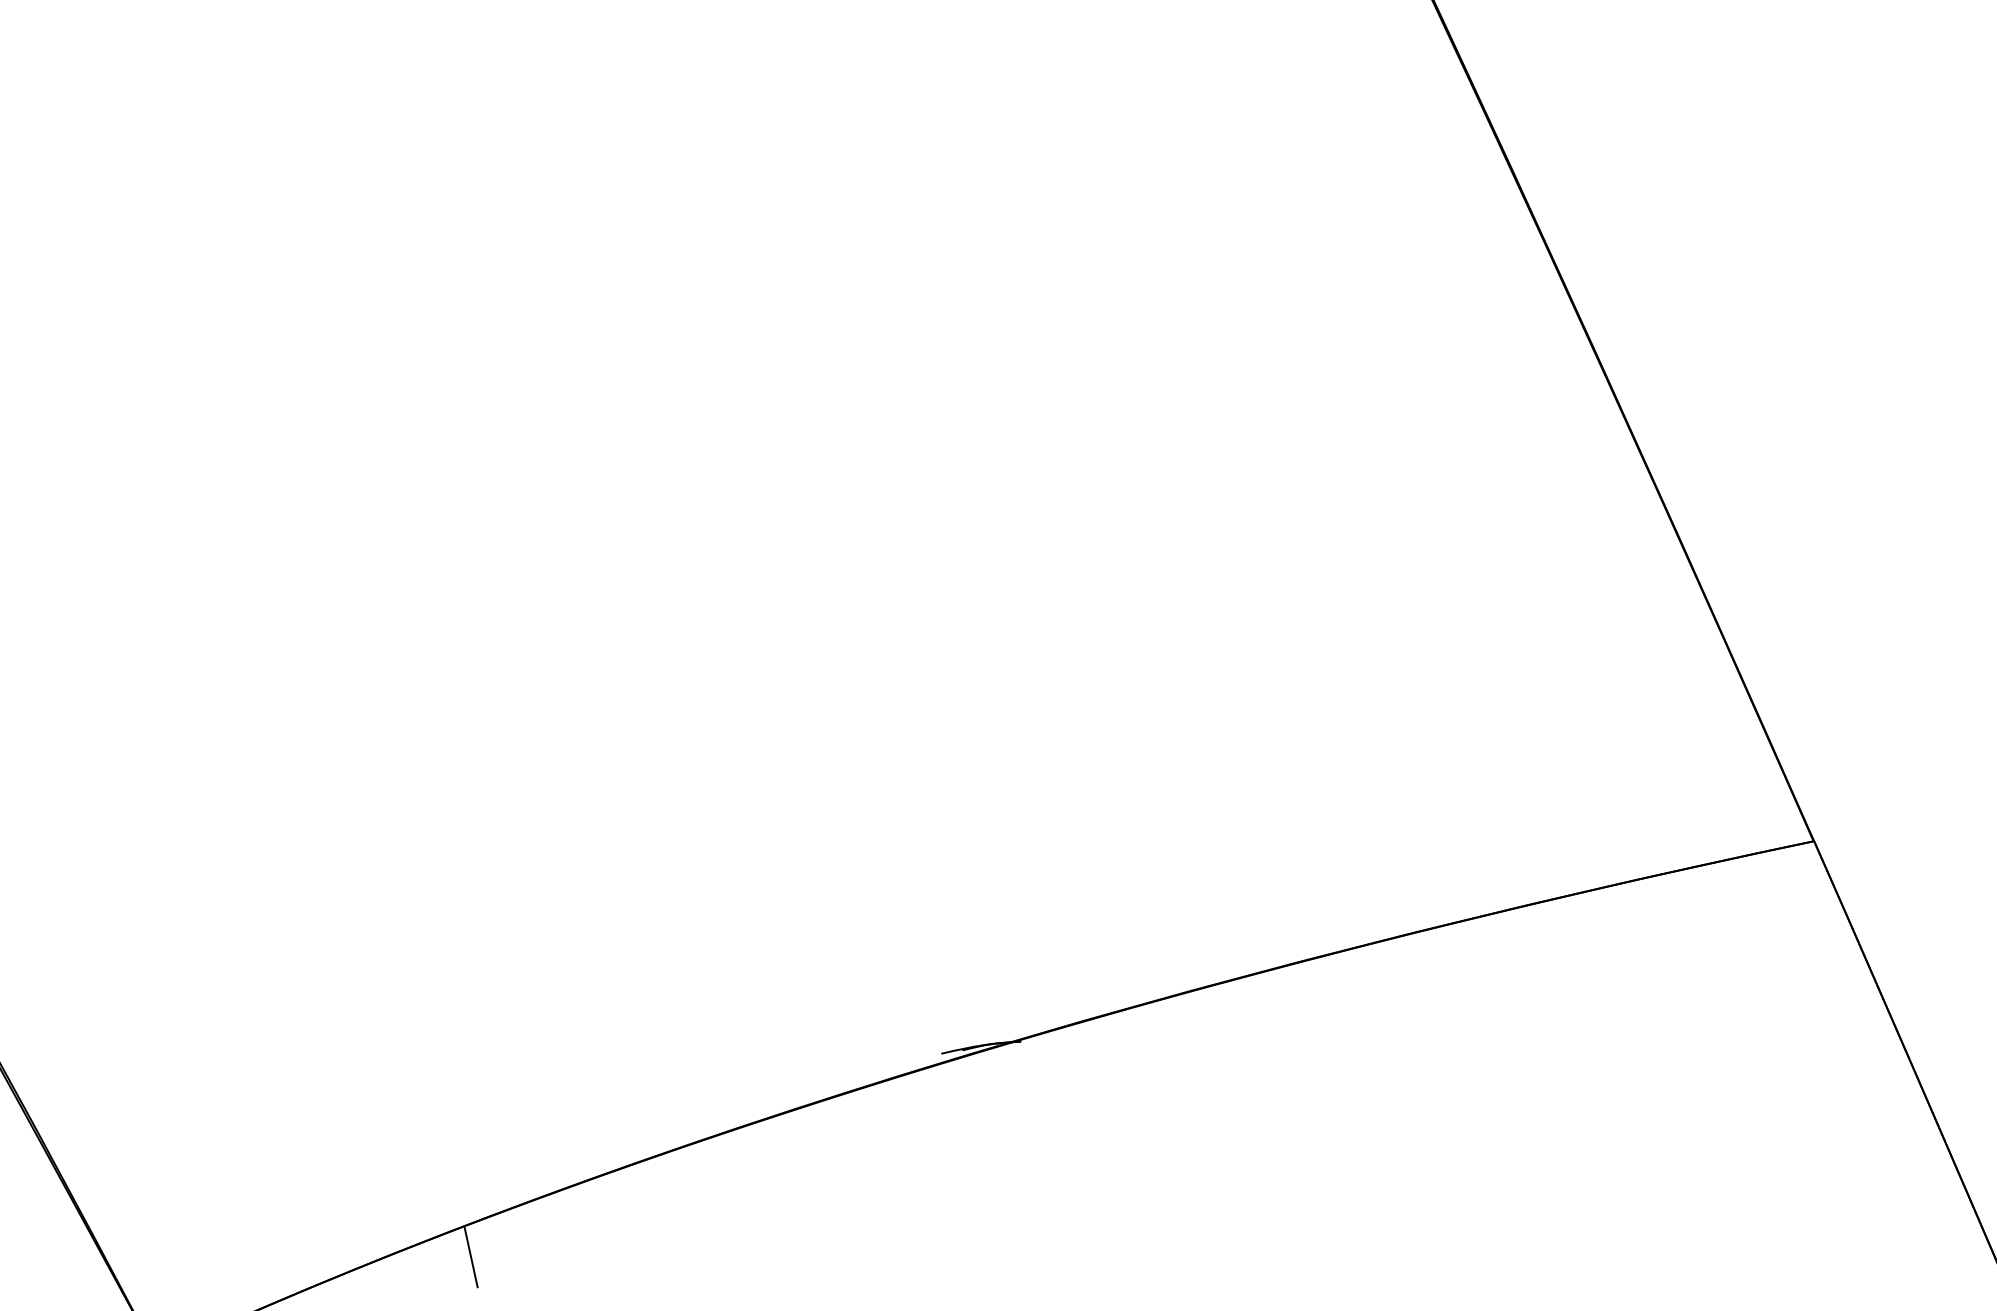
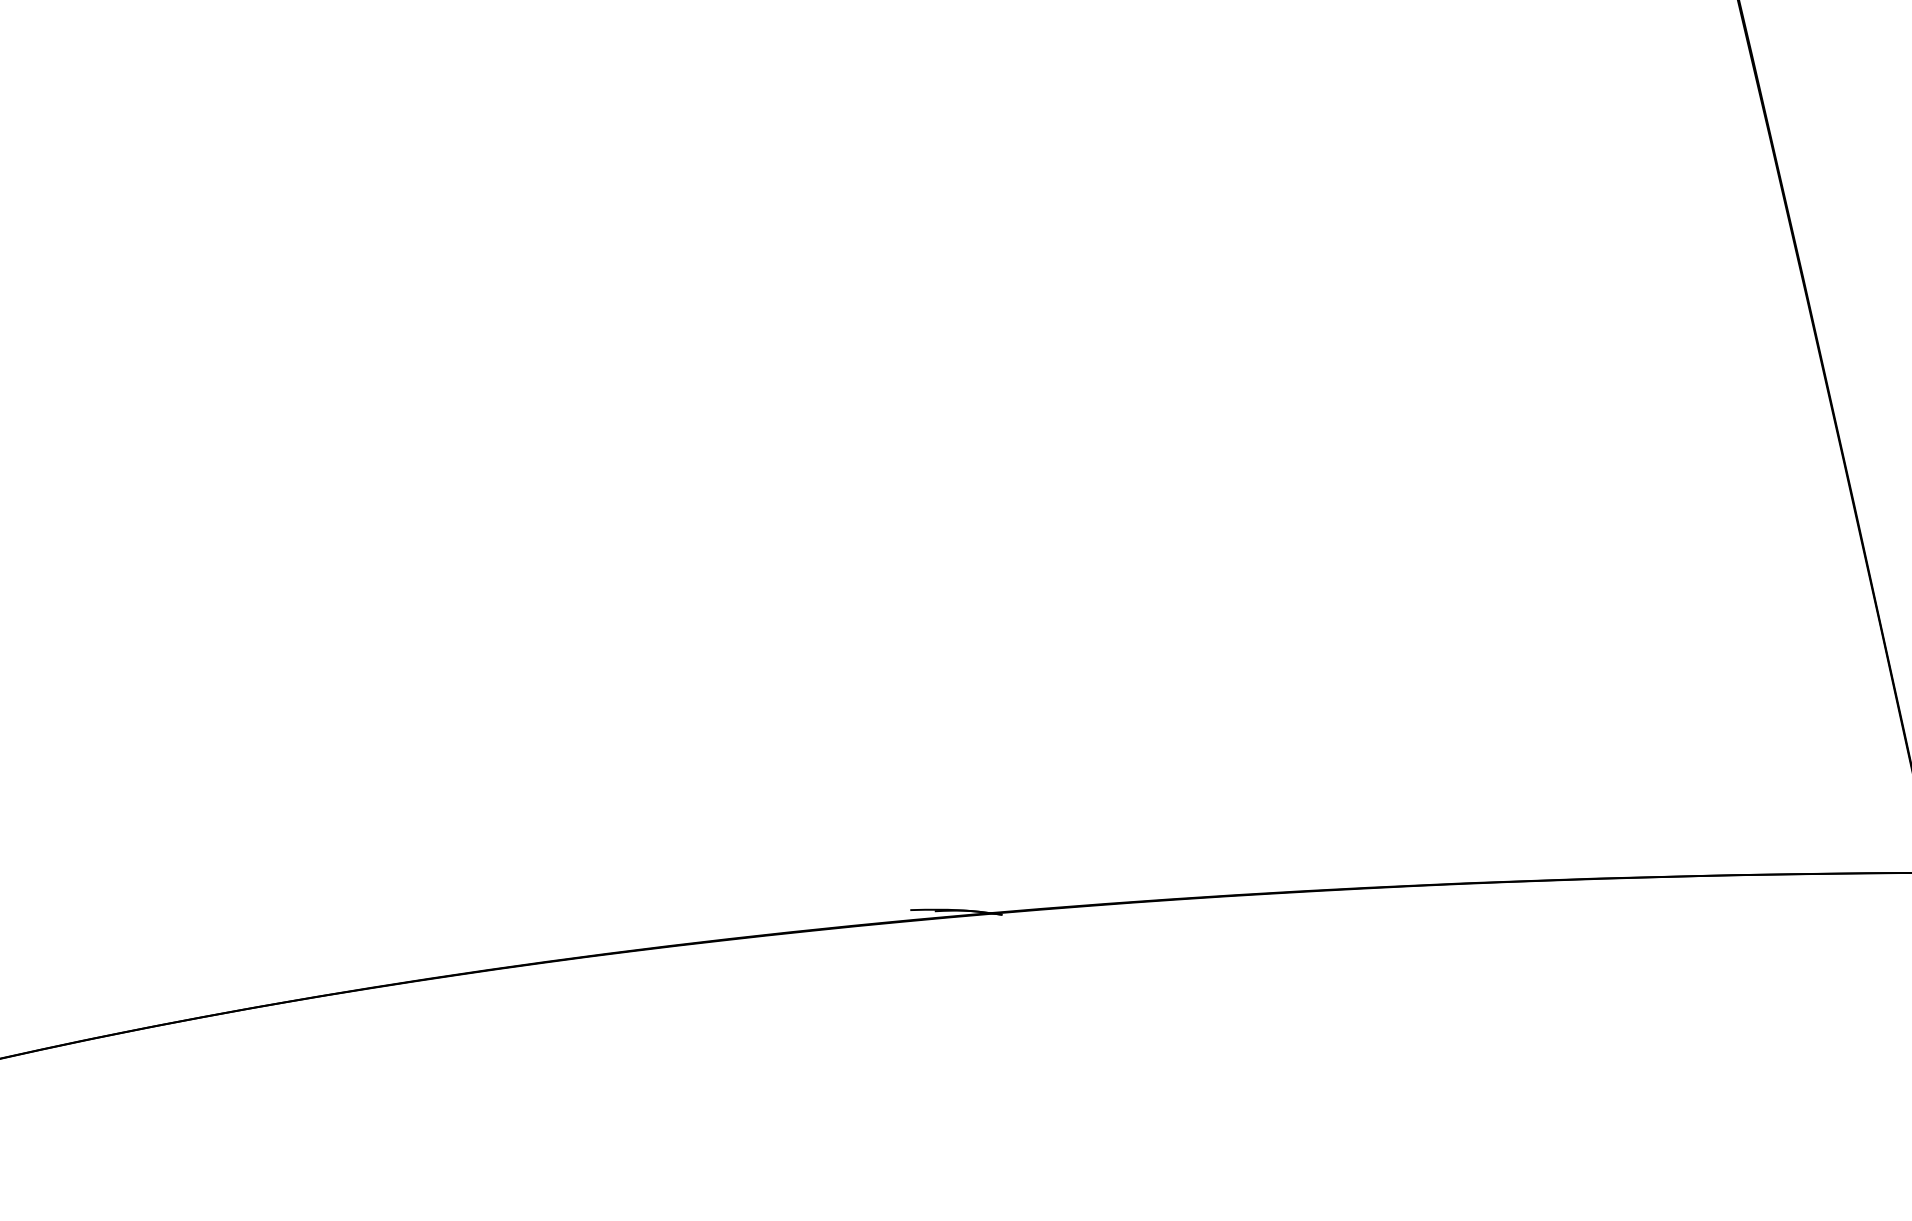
line: (470, 1256) -> (337, 1028), removed

